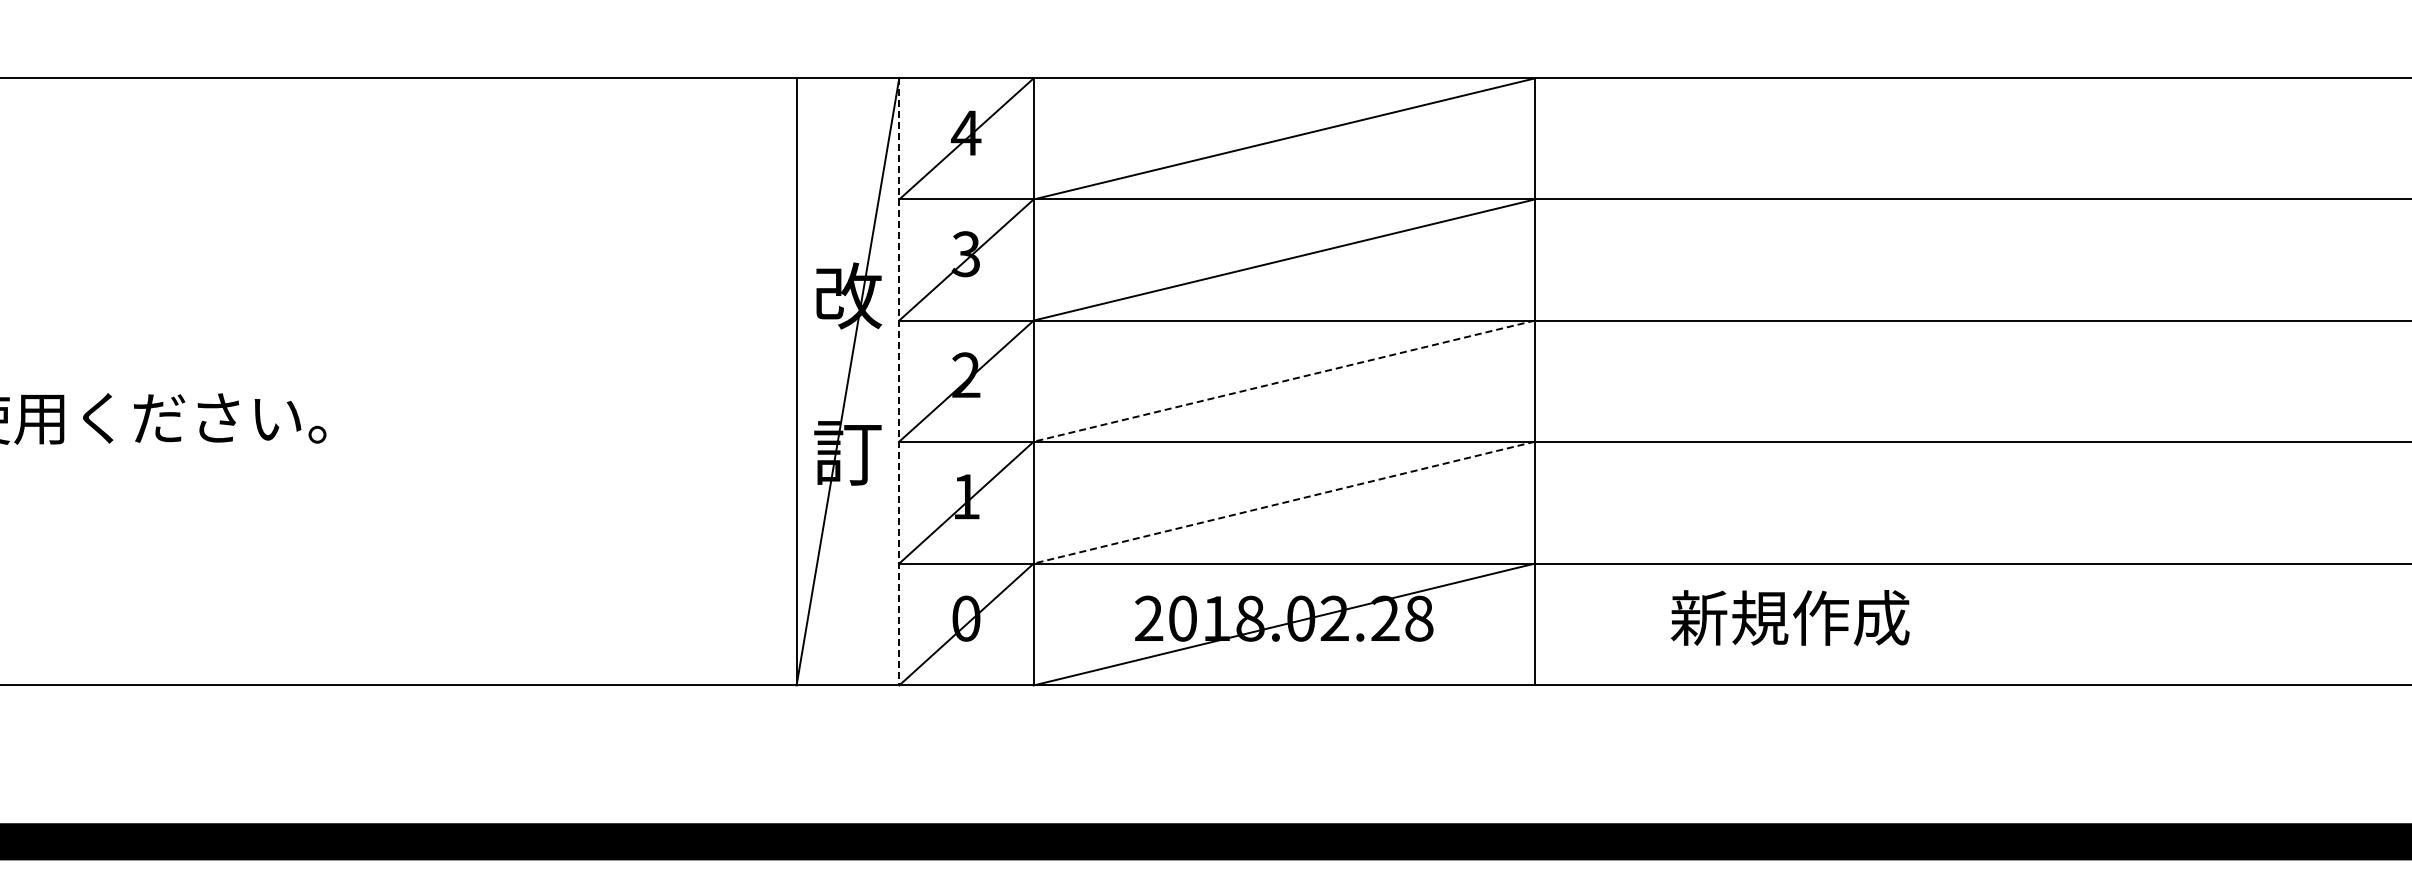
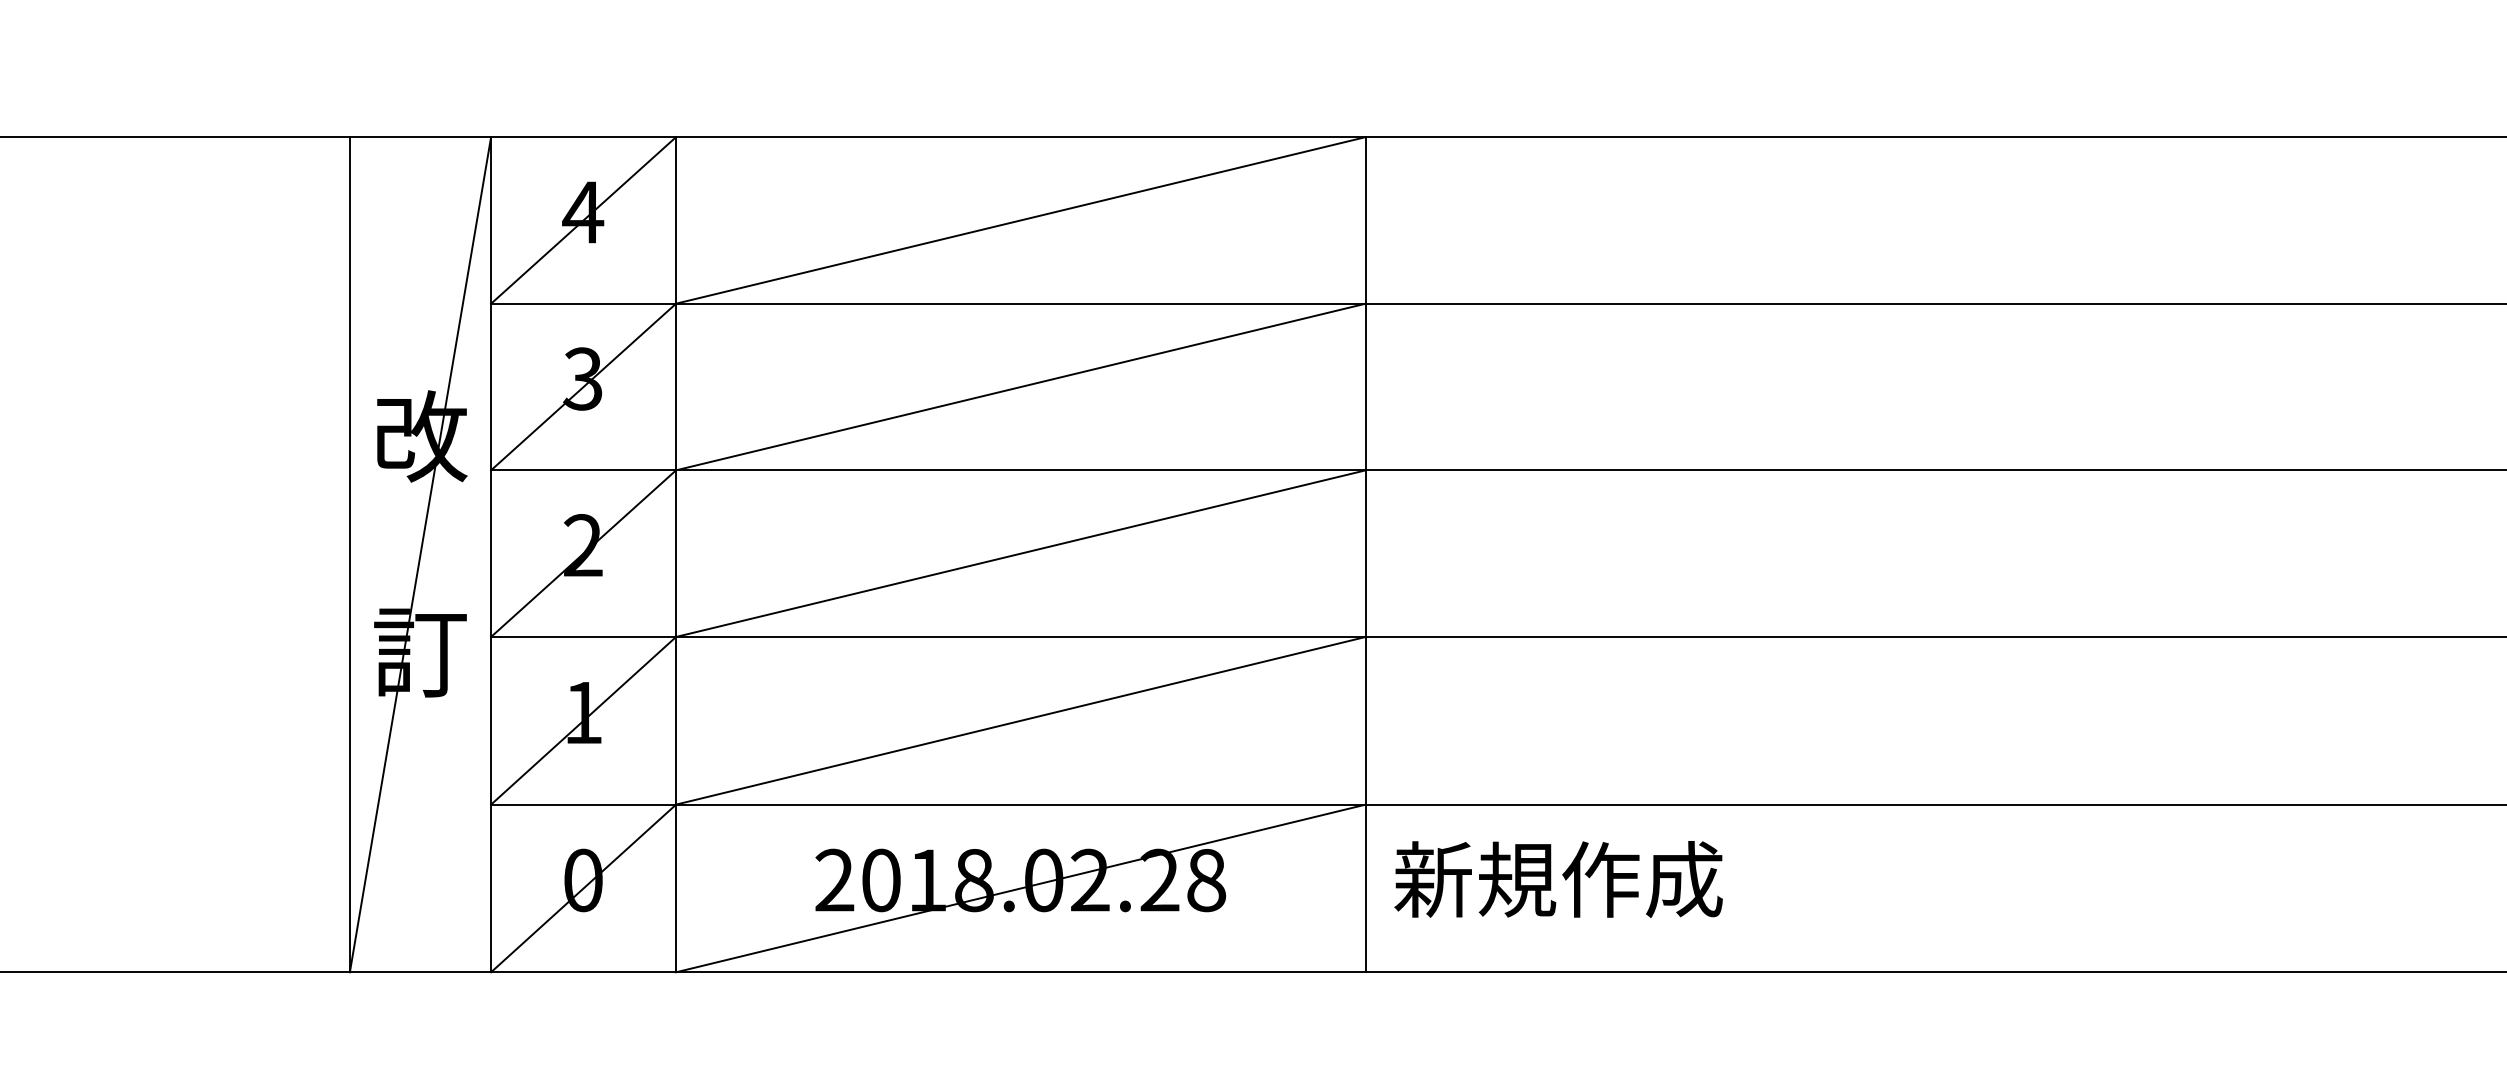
line: (899, 381) -> (491, 554), dashed -> solid
line: (1284, 381) -> (1021, 554), dashed -> solid
line: (1284, 502) -> (1021, 720), dashed -> solid
text: (1789, 617) -> (1557, 878), moved

